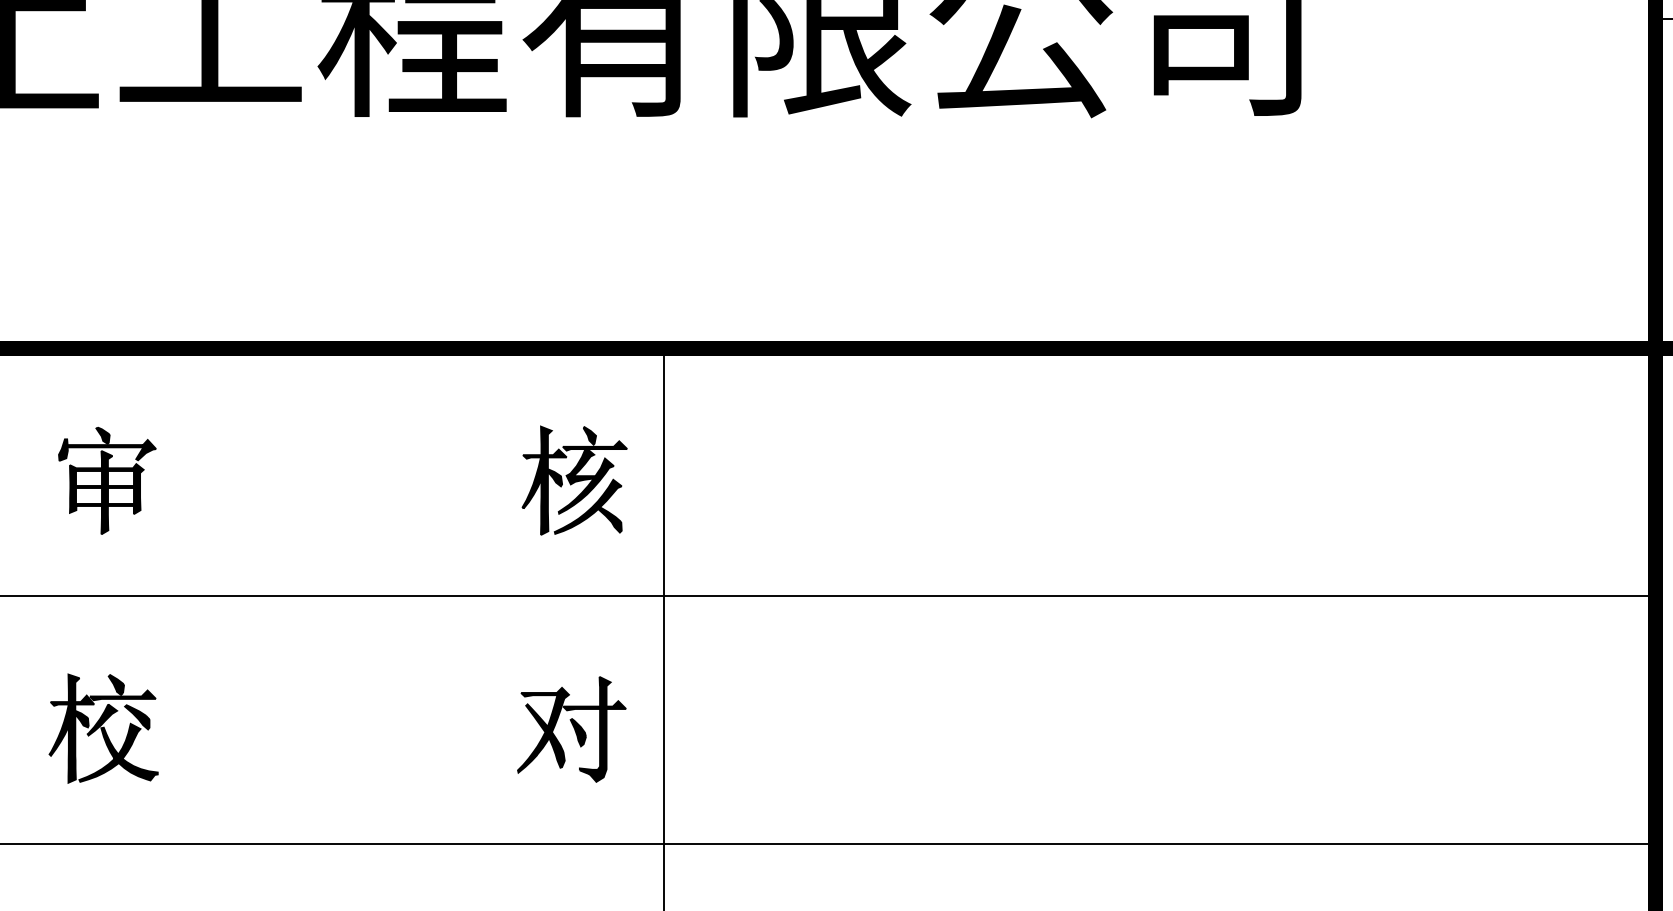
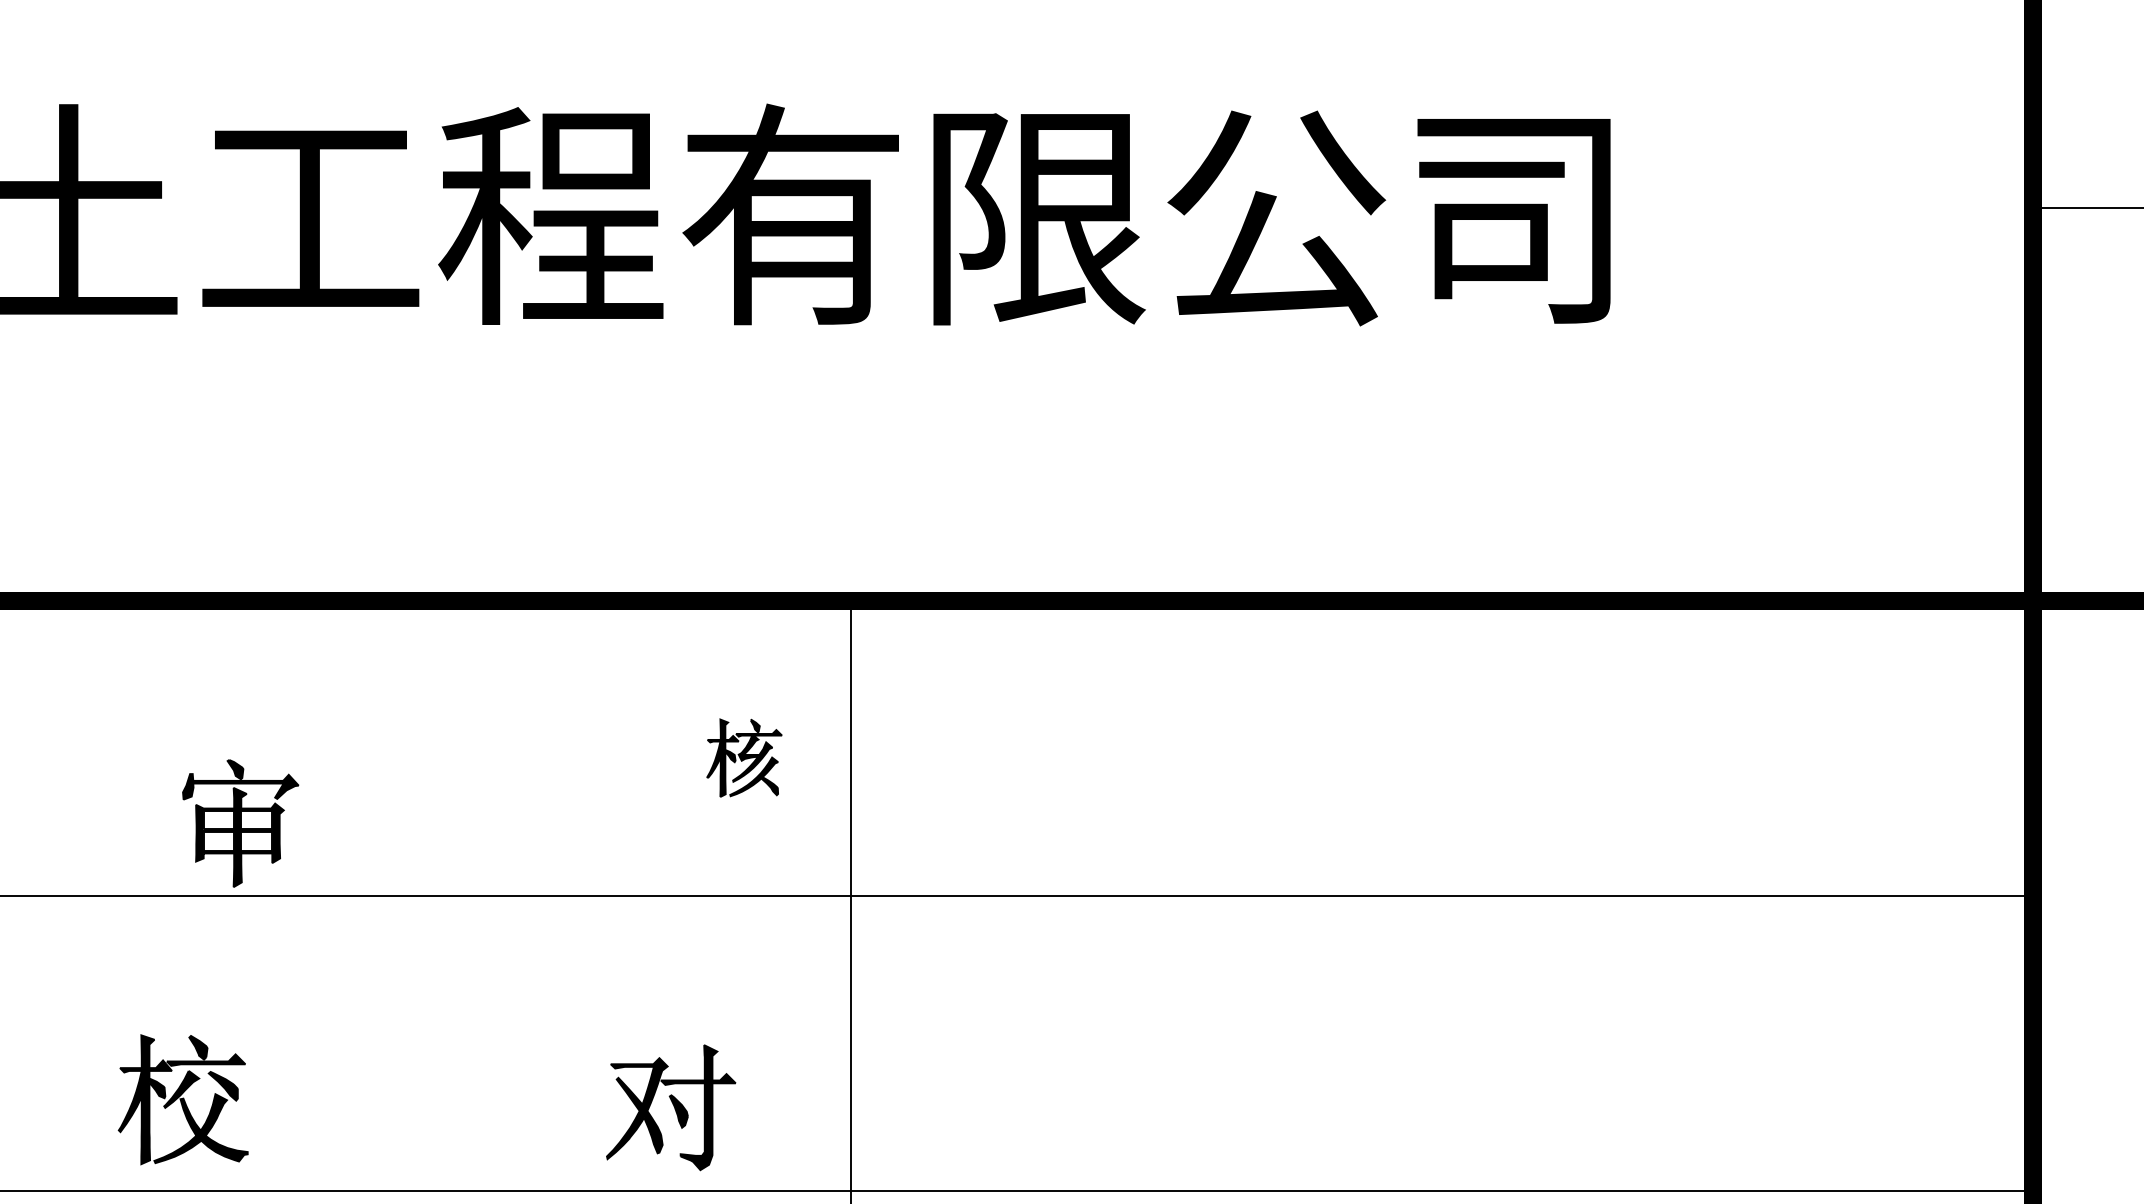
part: (107, 480) -> (240, 823), moved
part: (574, 480) -> (744, 757), size x0.6
part: (103, 728) -> (182, 1099), moved
part: (572, 729) -> (671, 1107), moved

